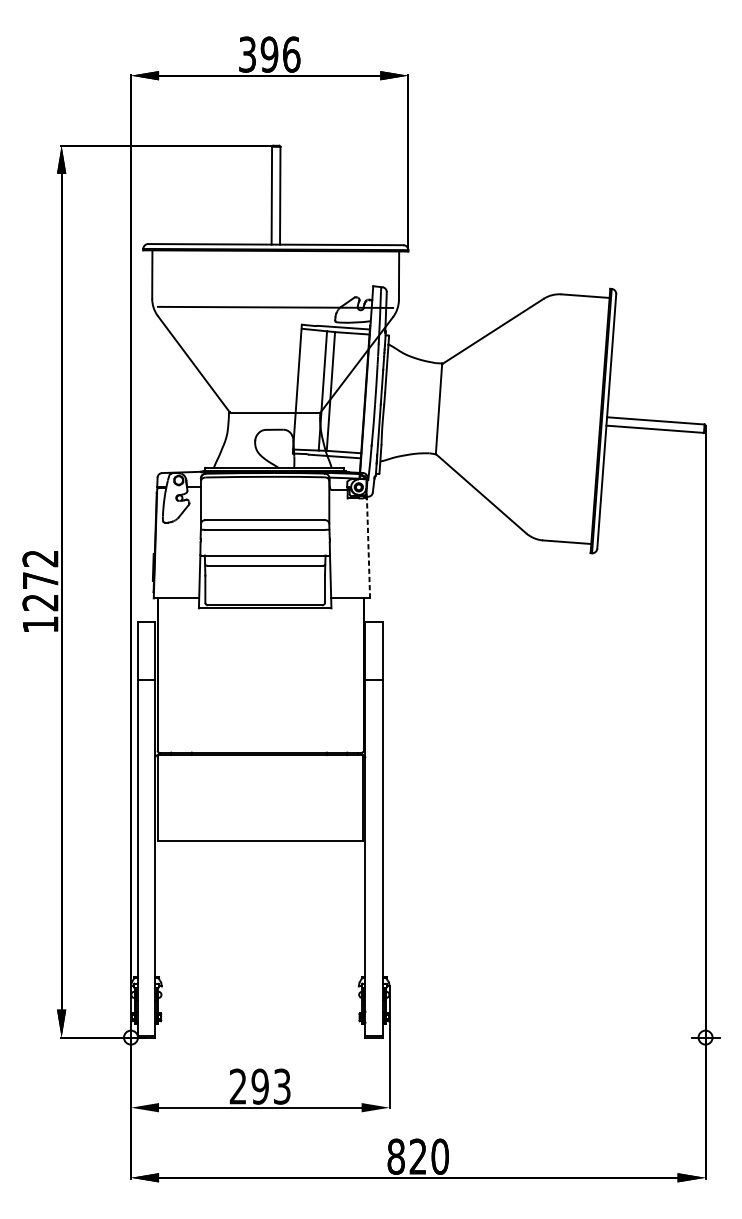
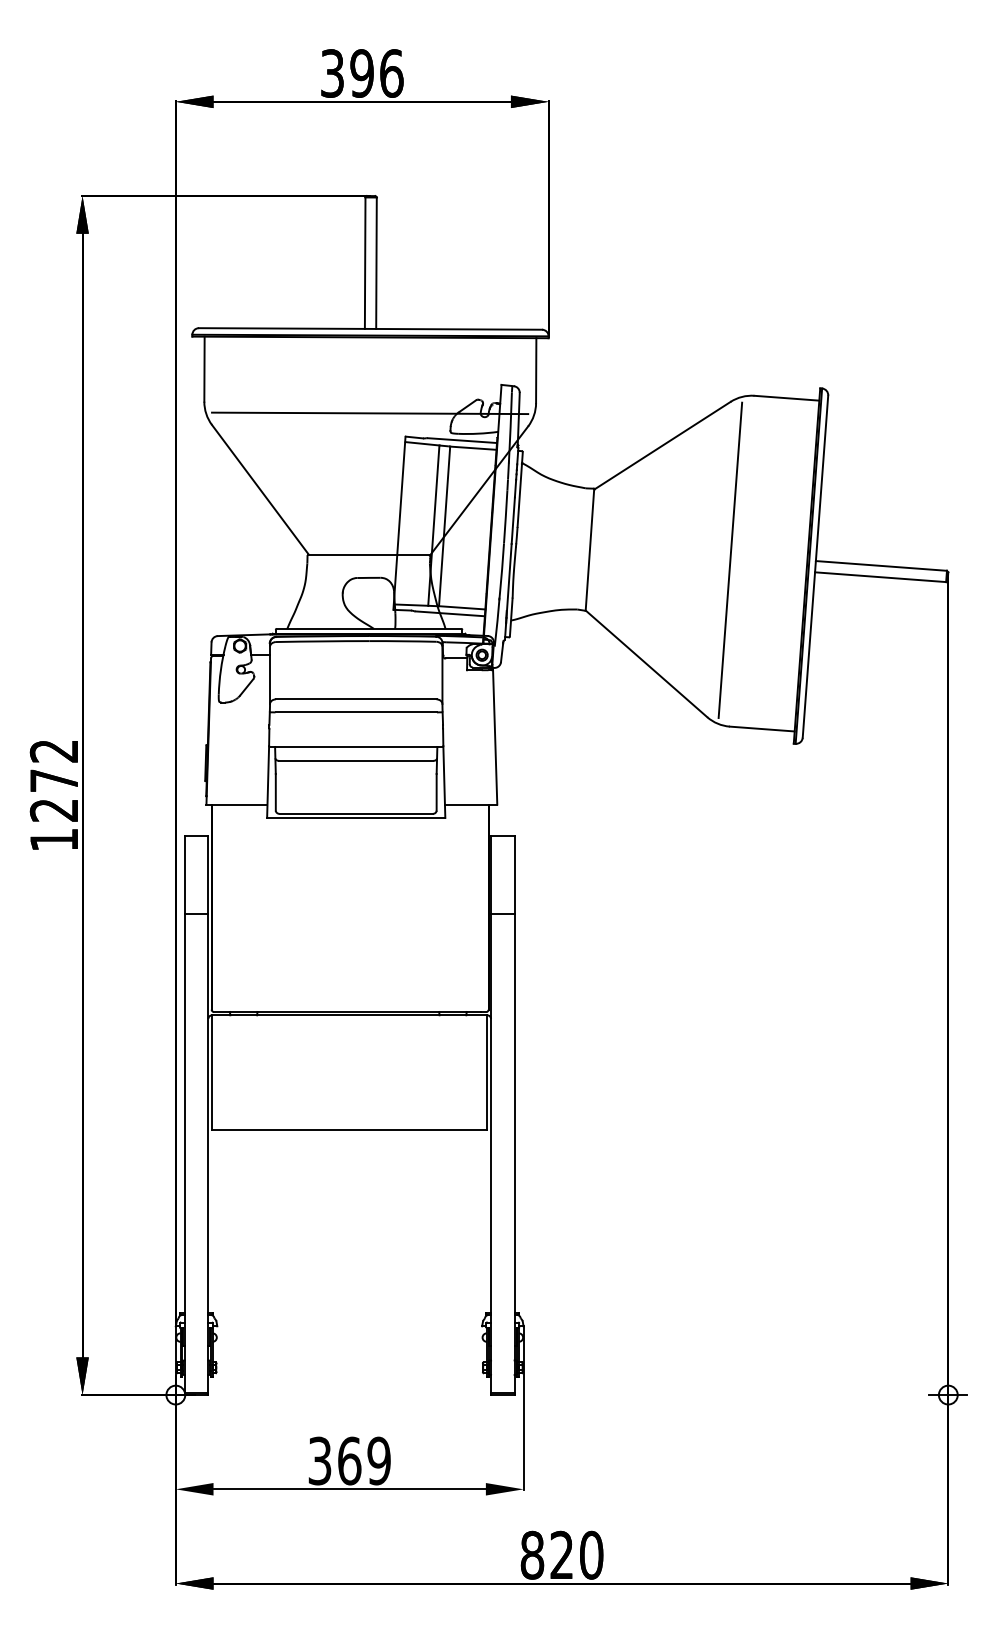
line: (543, 416) -> (730, 560), added
line: (368, 547) -> (495, 736), dashed -> solid
text: (260, 1086) -> (349, 1460), 293 -> 369

